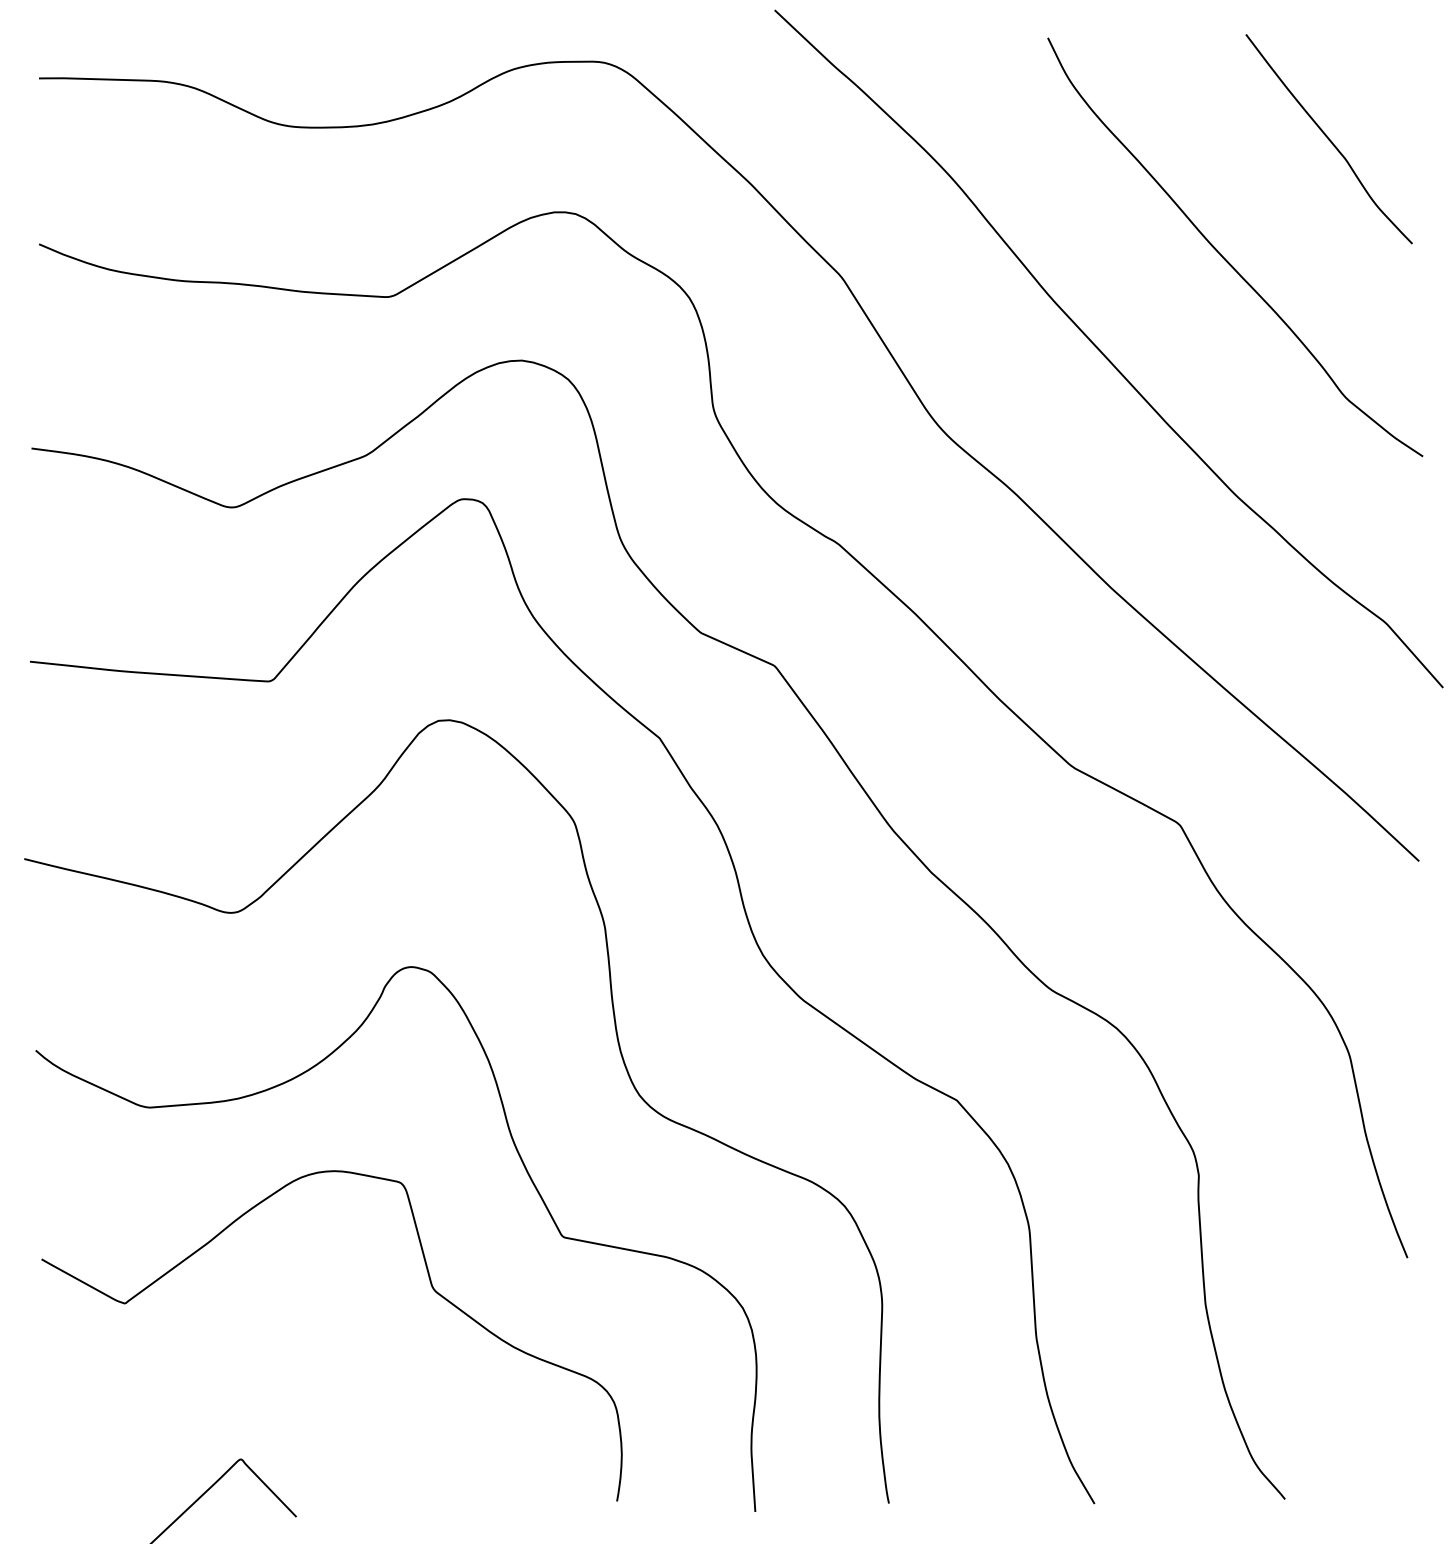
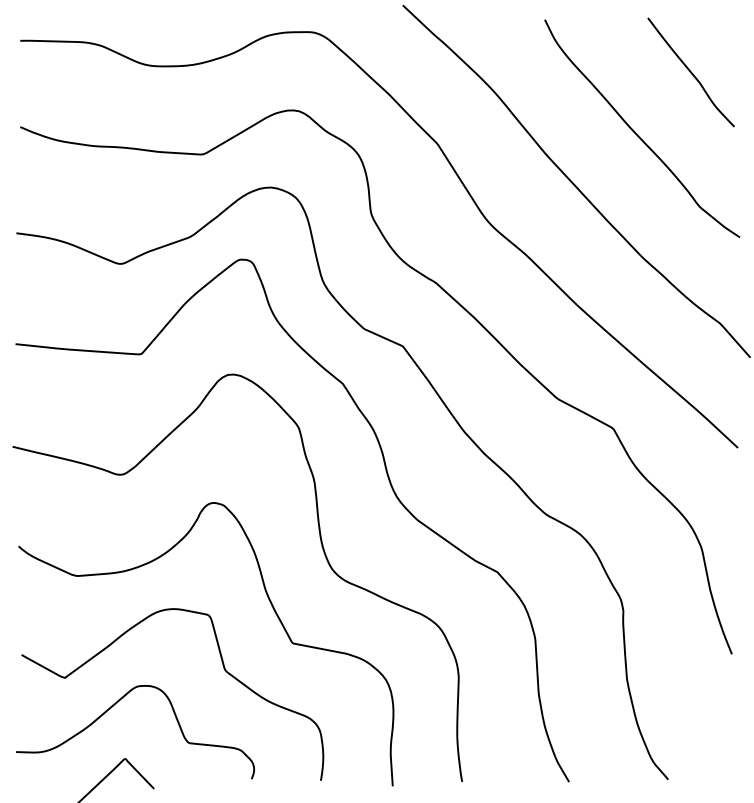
curve: (214, 1362) -> (111, 708), added

